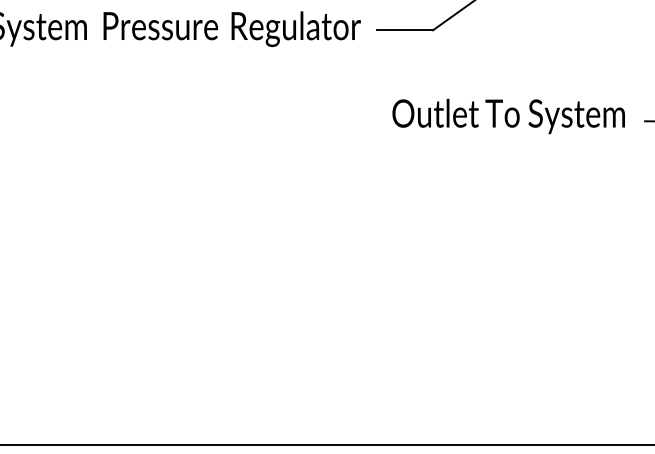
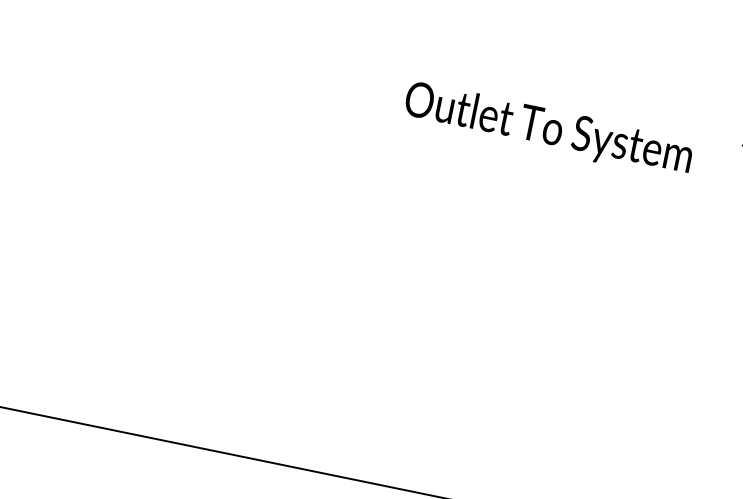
text: (508, 116) -> (548, 130), moved

